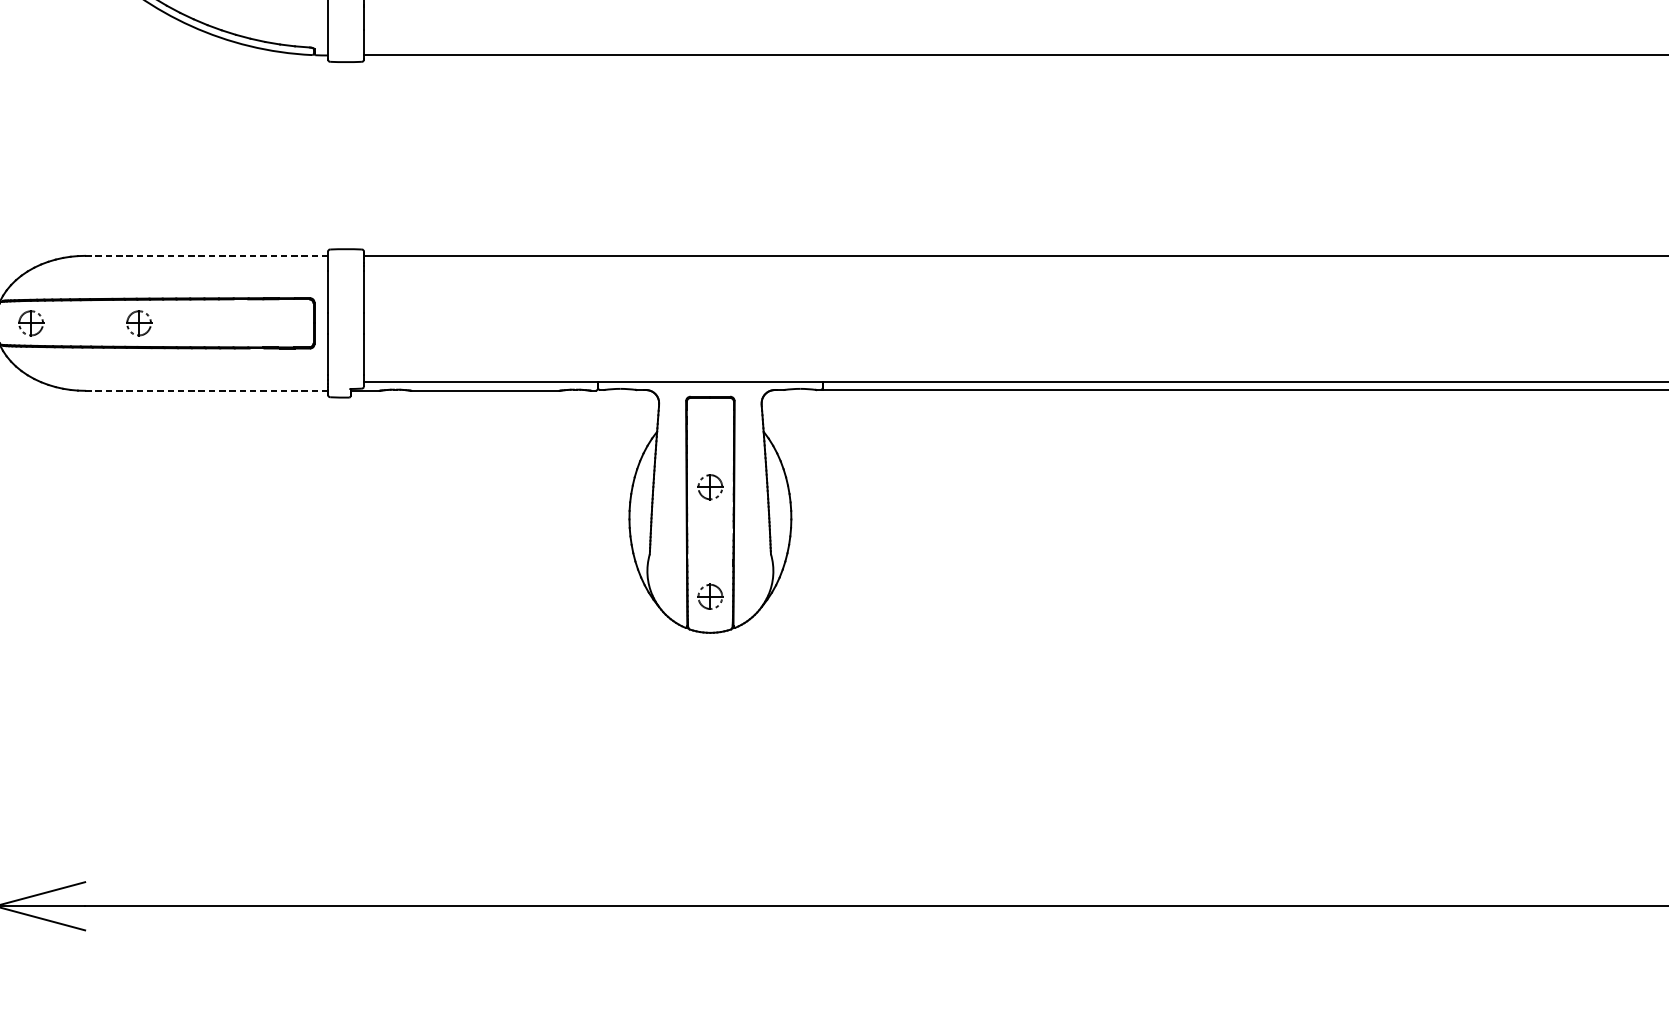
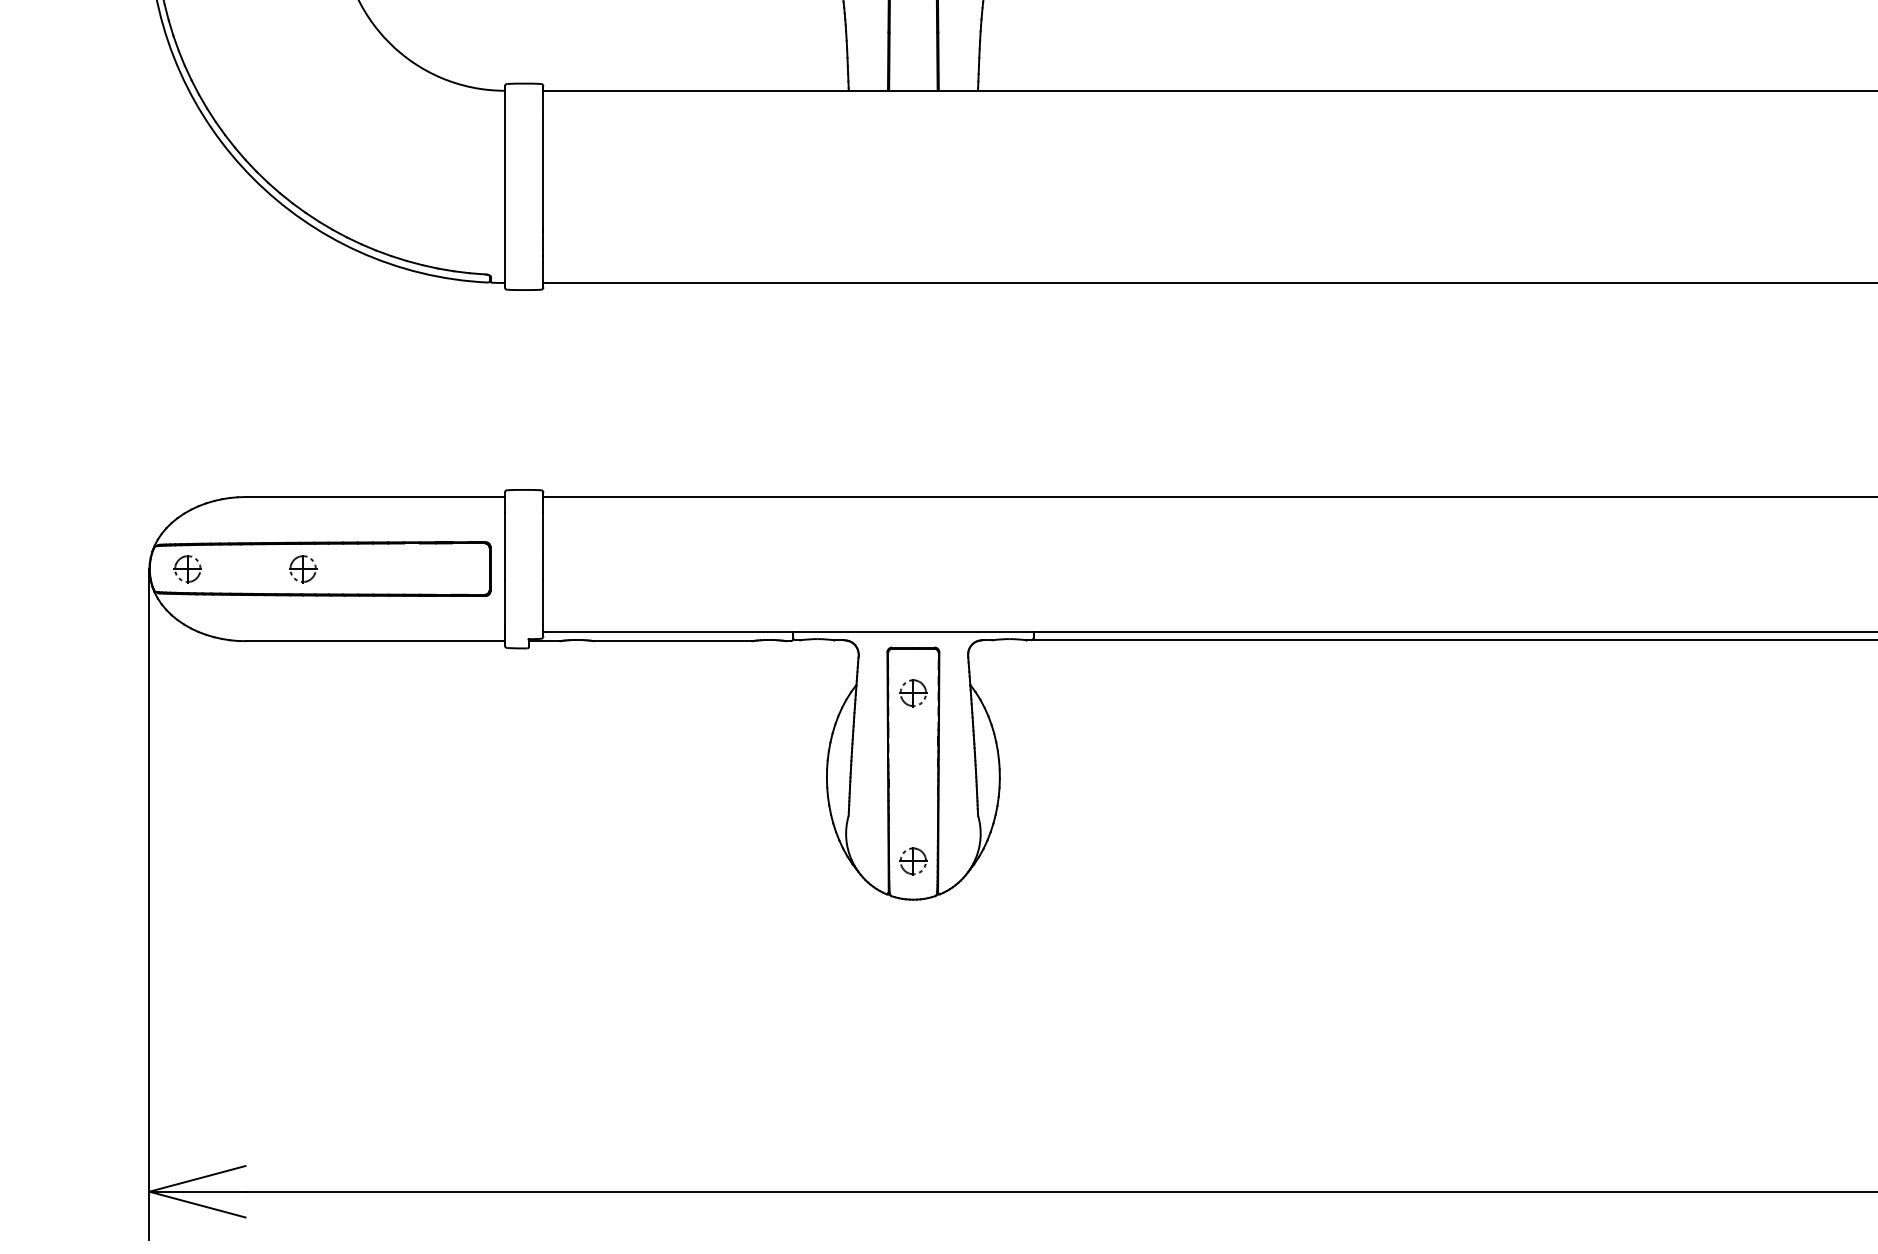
line: (206, 256) -> (375, 497), dashed -> solid
line: (206, 391) -> (375, 641), dashed -> solid
part: (710, 487) -> (913, 693), moved

